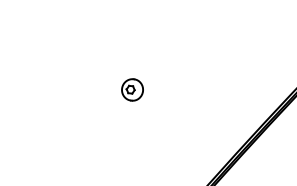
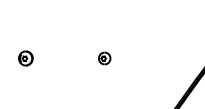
part: (132, 89) -> (104, 58), moved

